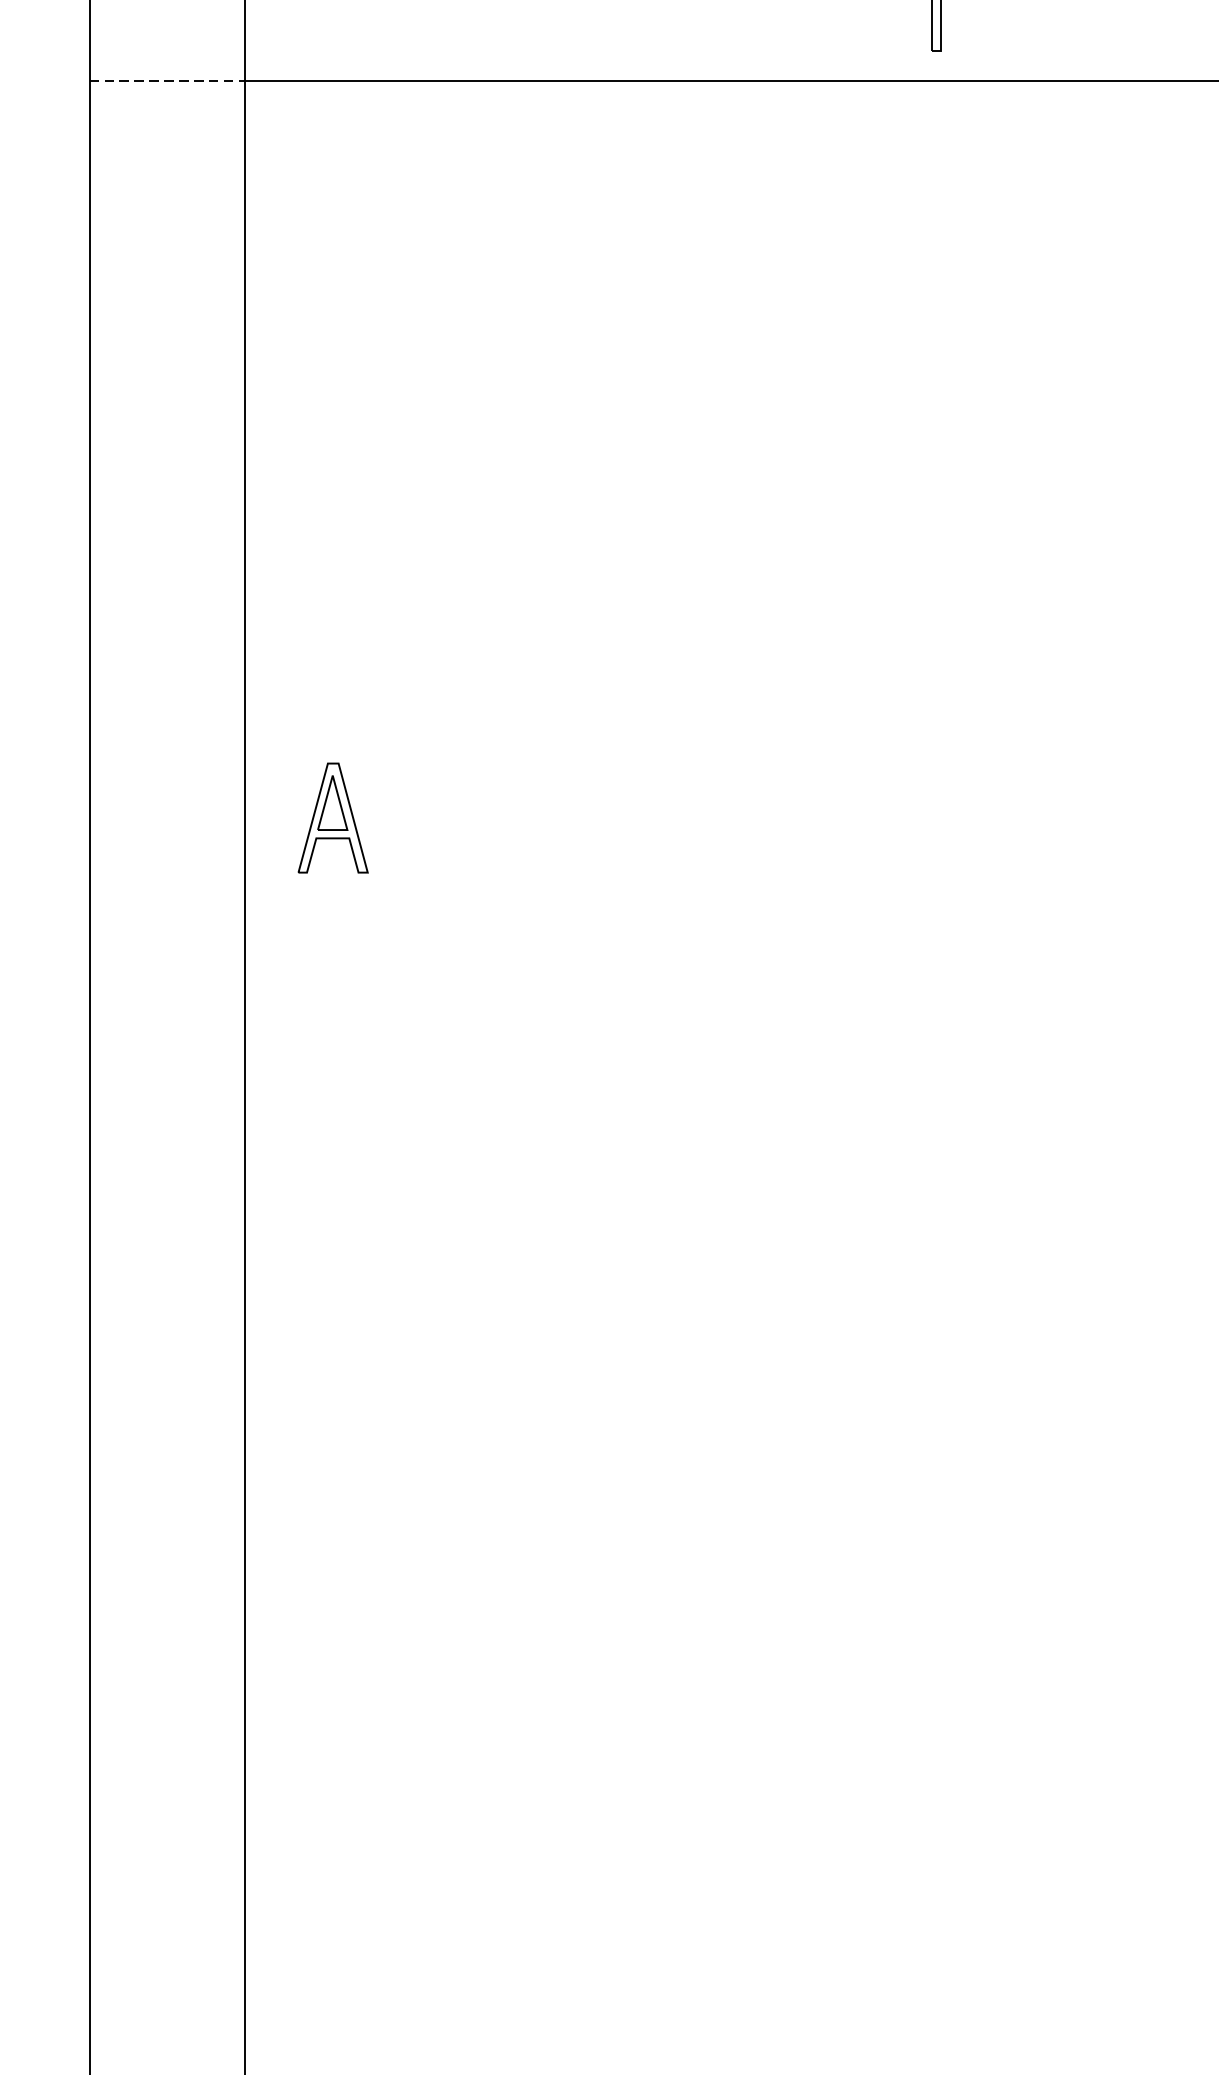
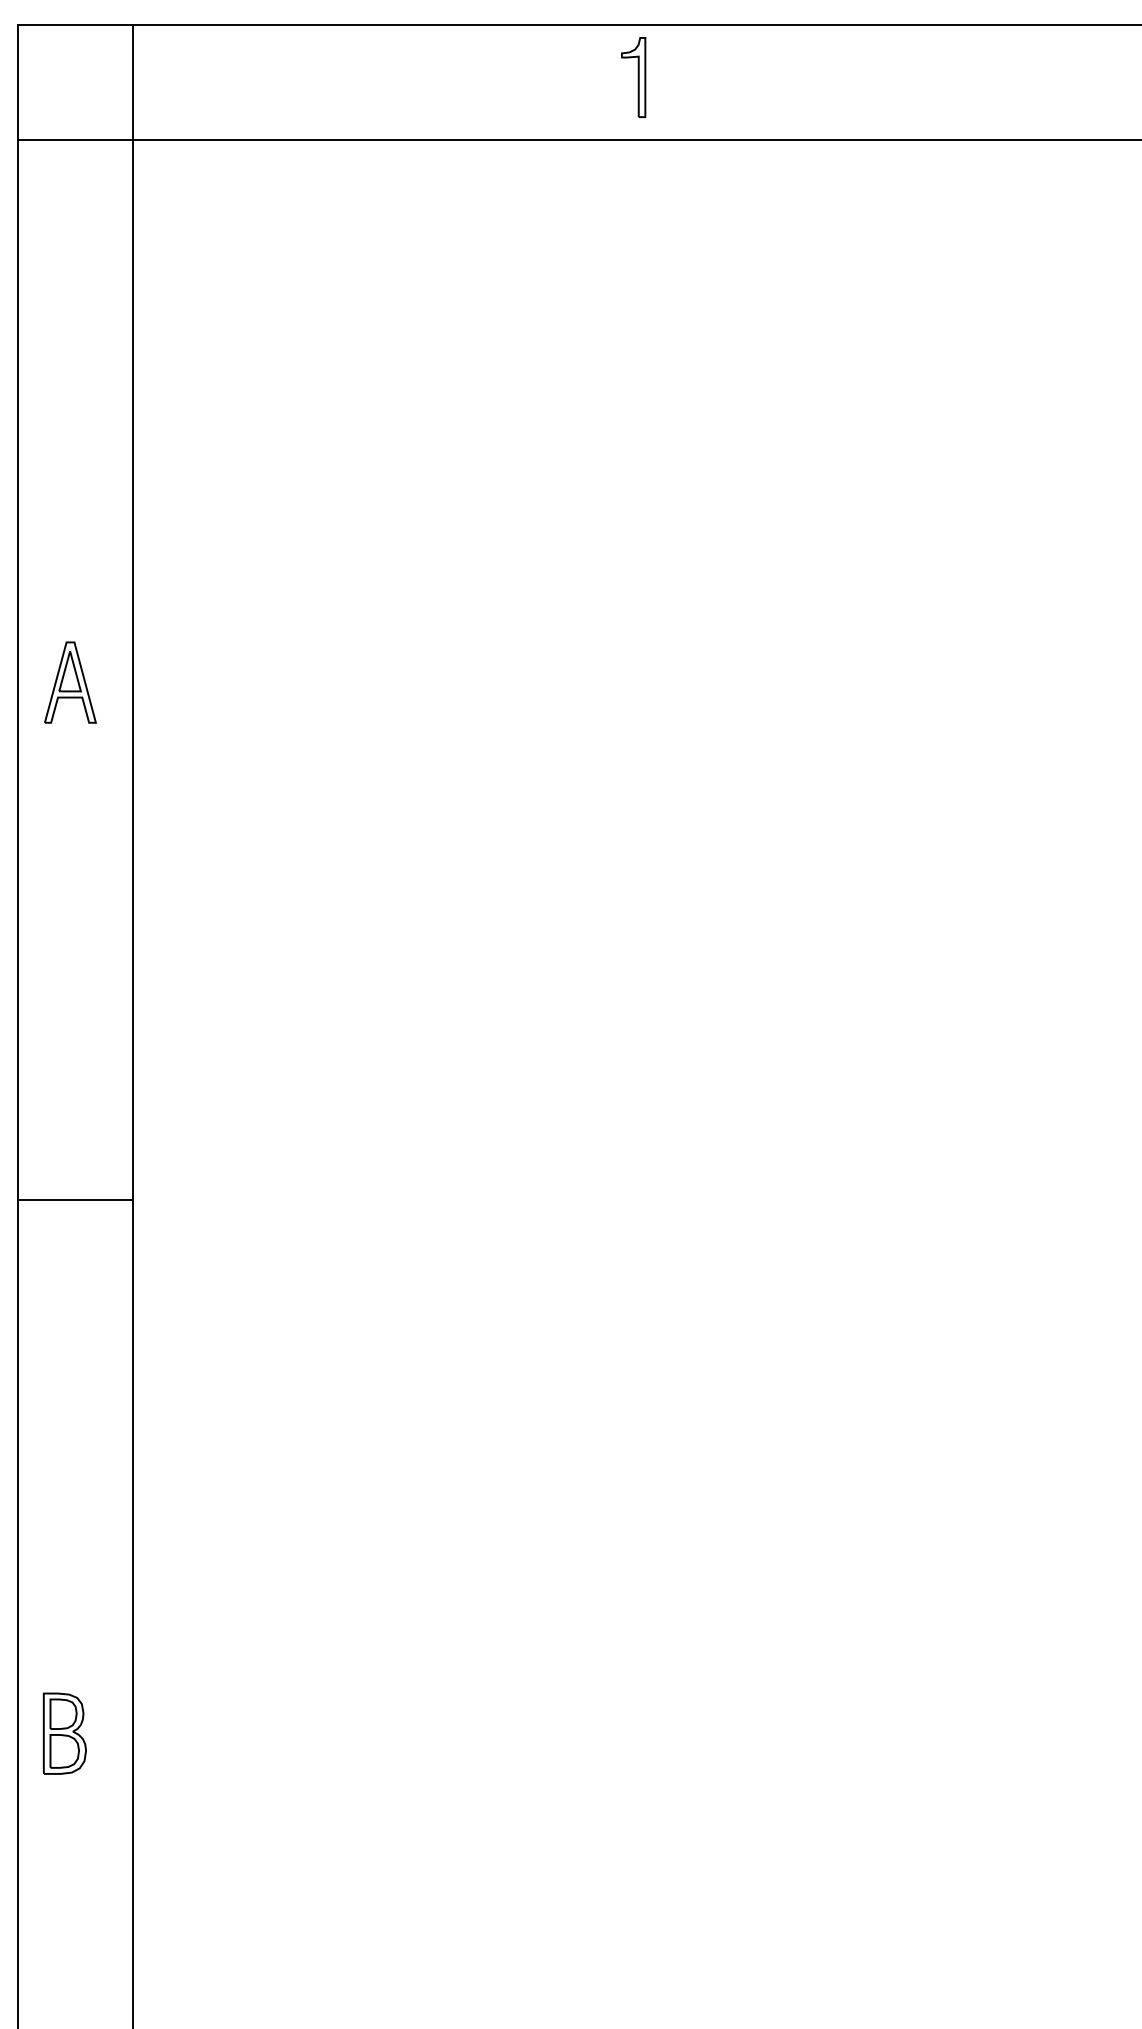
line: (167, 81) -> (75, 139), dashed -> solid
part: (333, 817) -> (70, 682), moved
line: (166, 1519) -> (74, 1199), added

